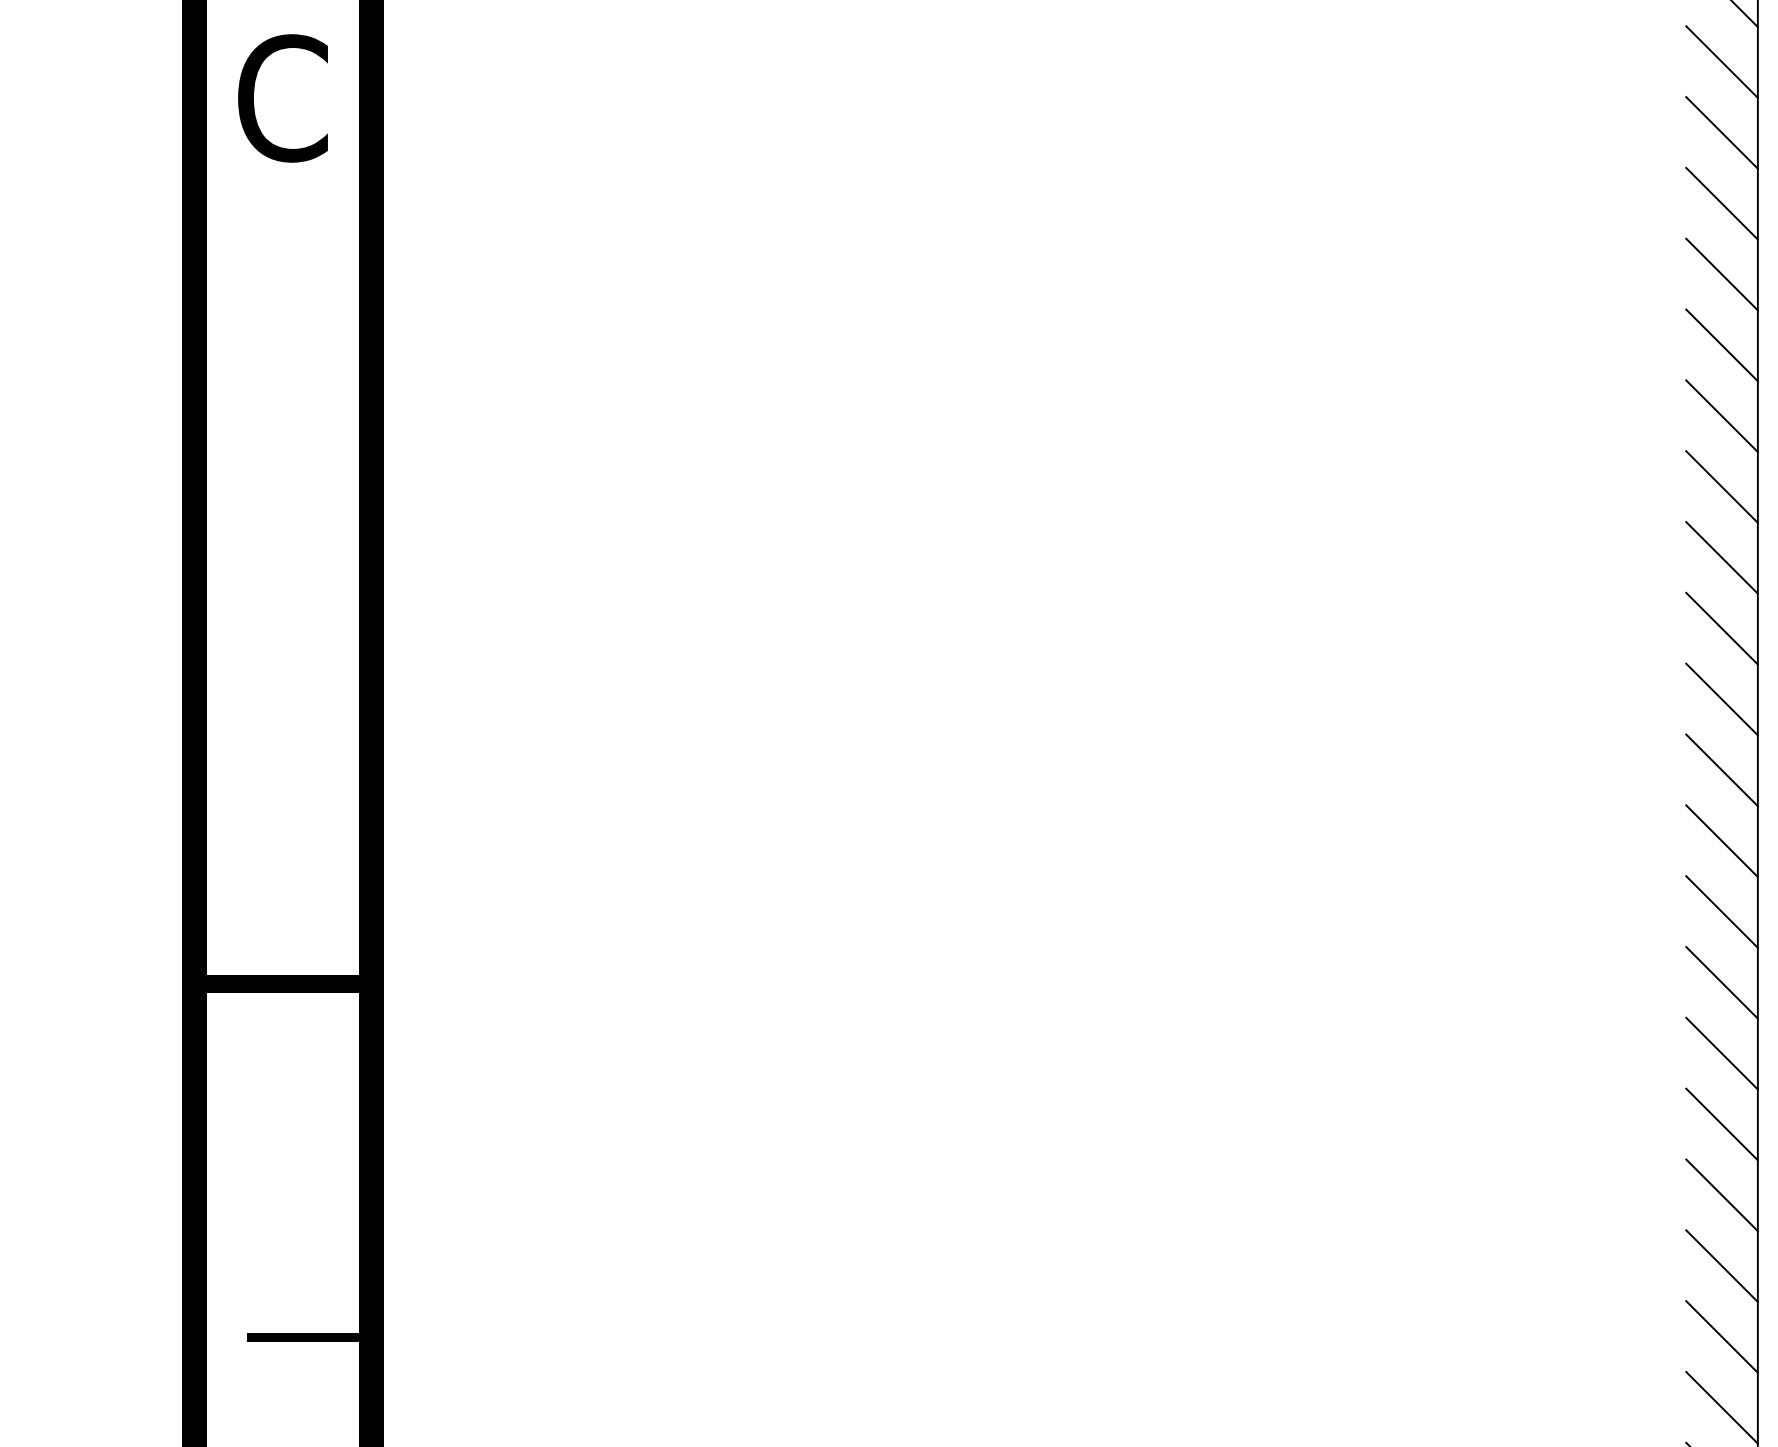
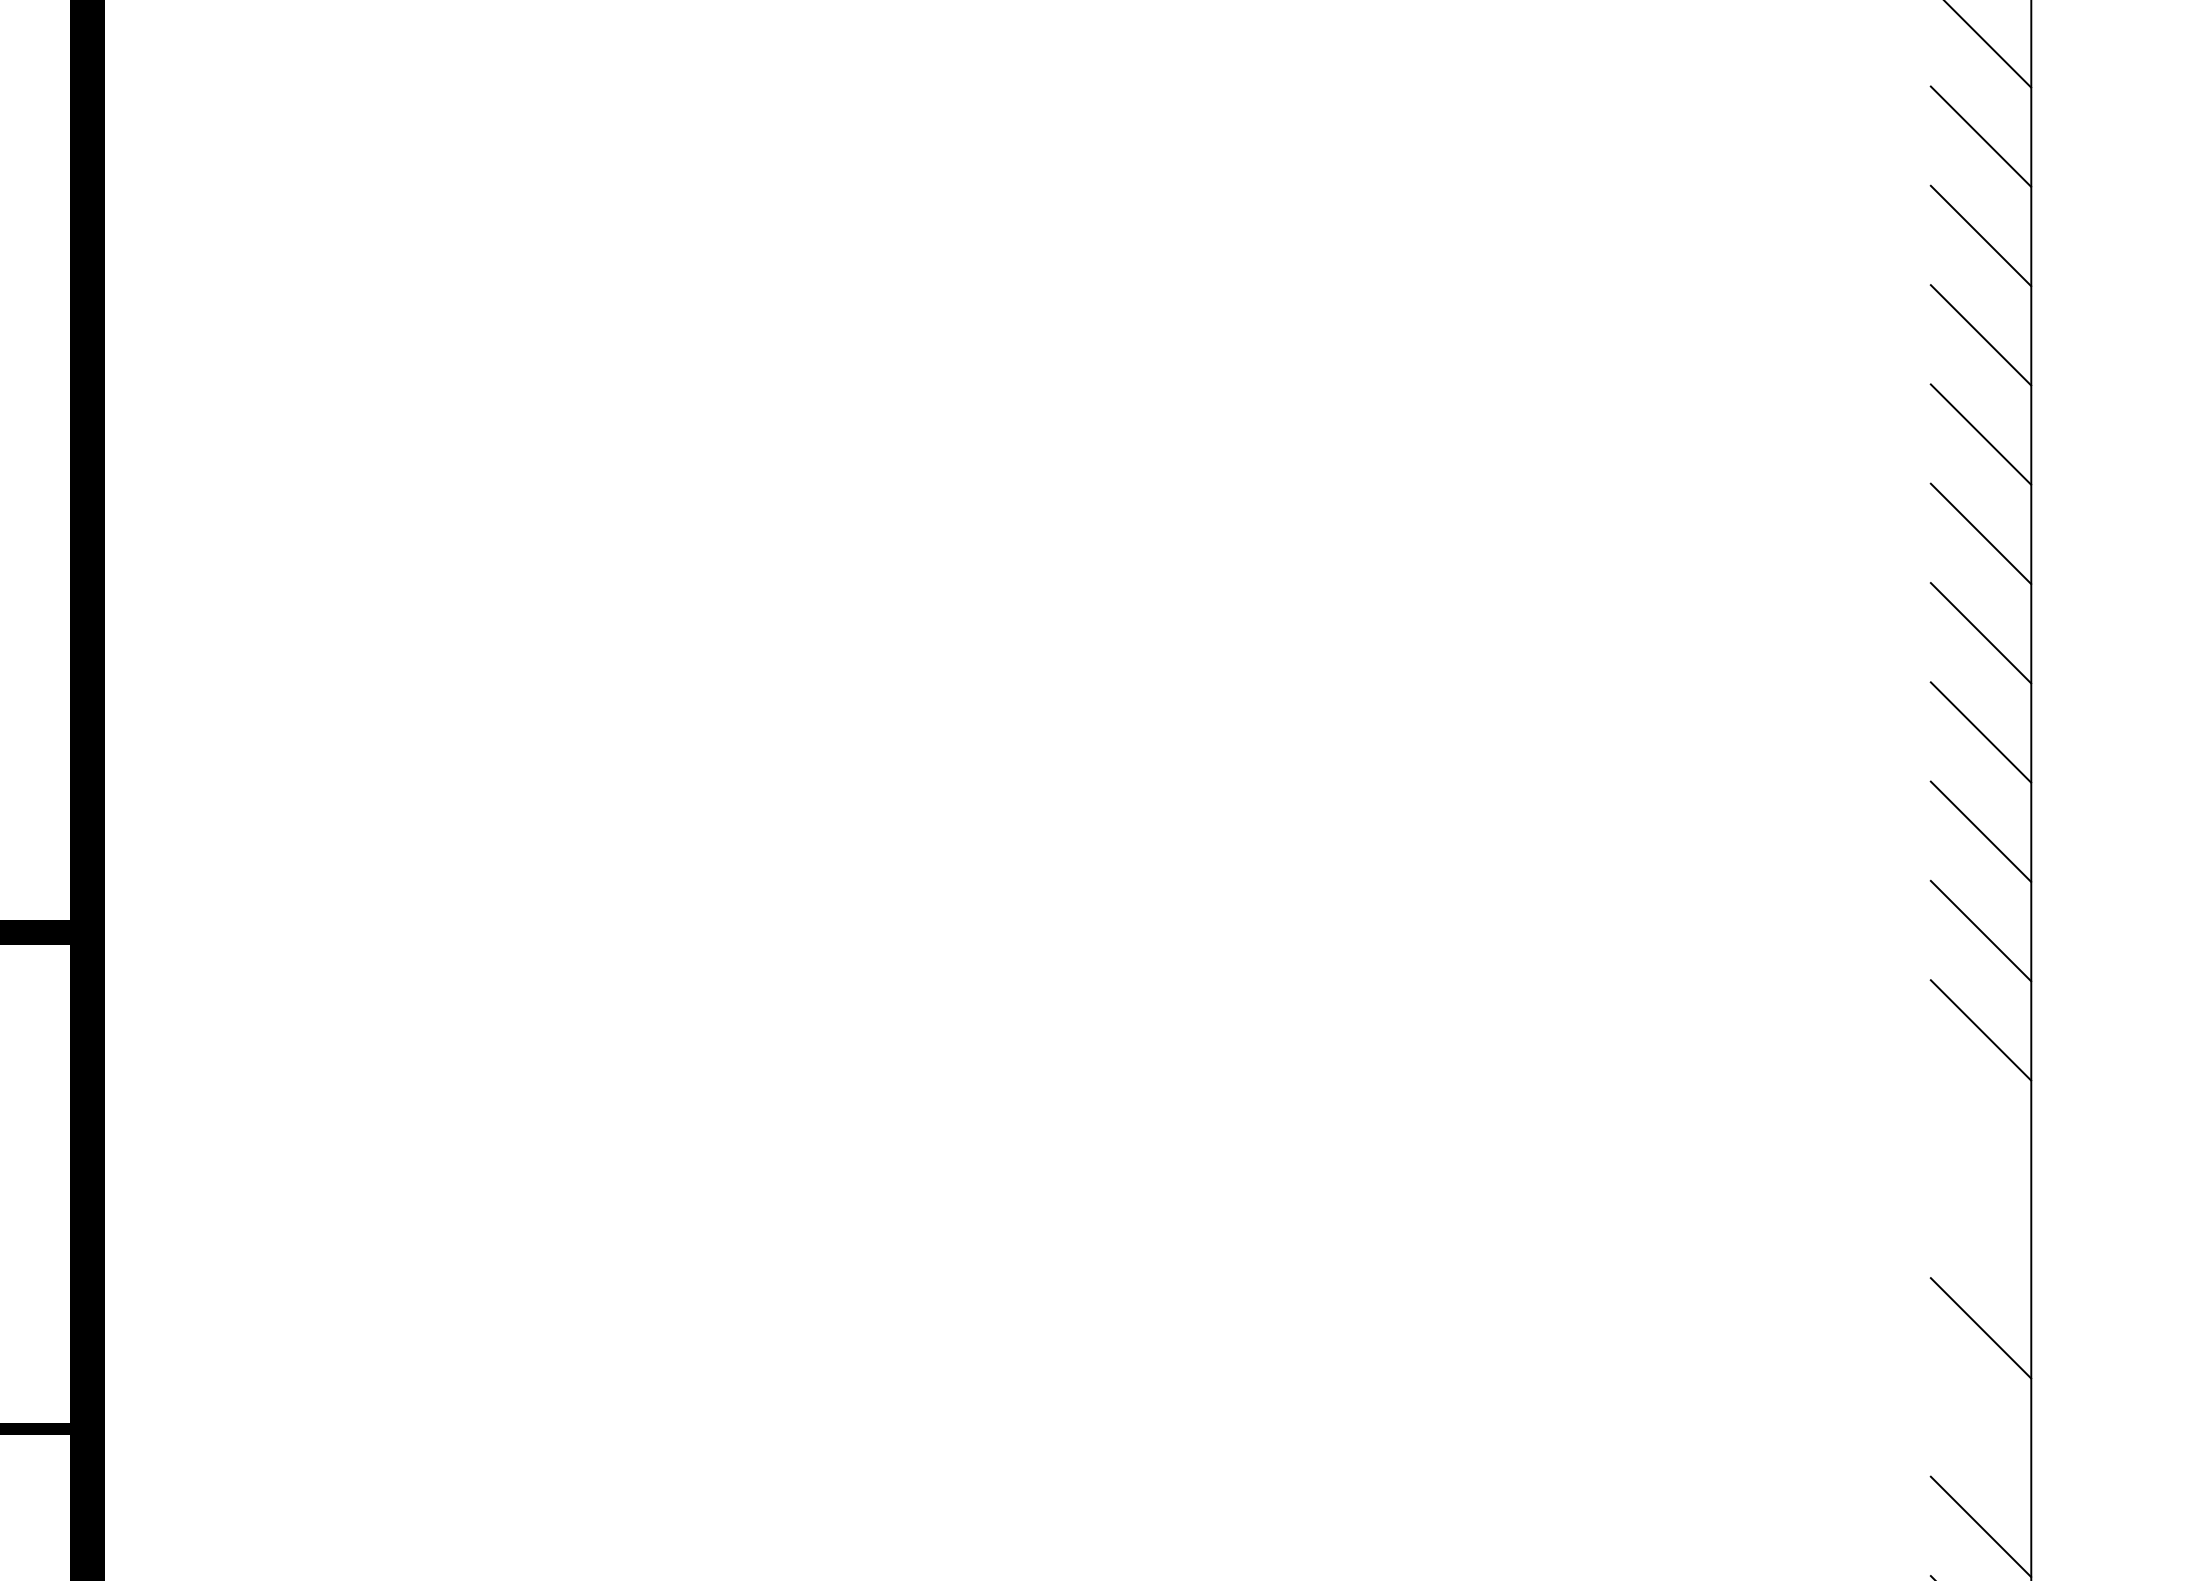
line: (1721, 1124) -> (1980, 1129), removed
line: (1721, 1195) -> (1980, 1229), removed
line: (1721, 1336) -> (1980, 1426), removed

